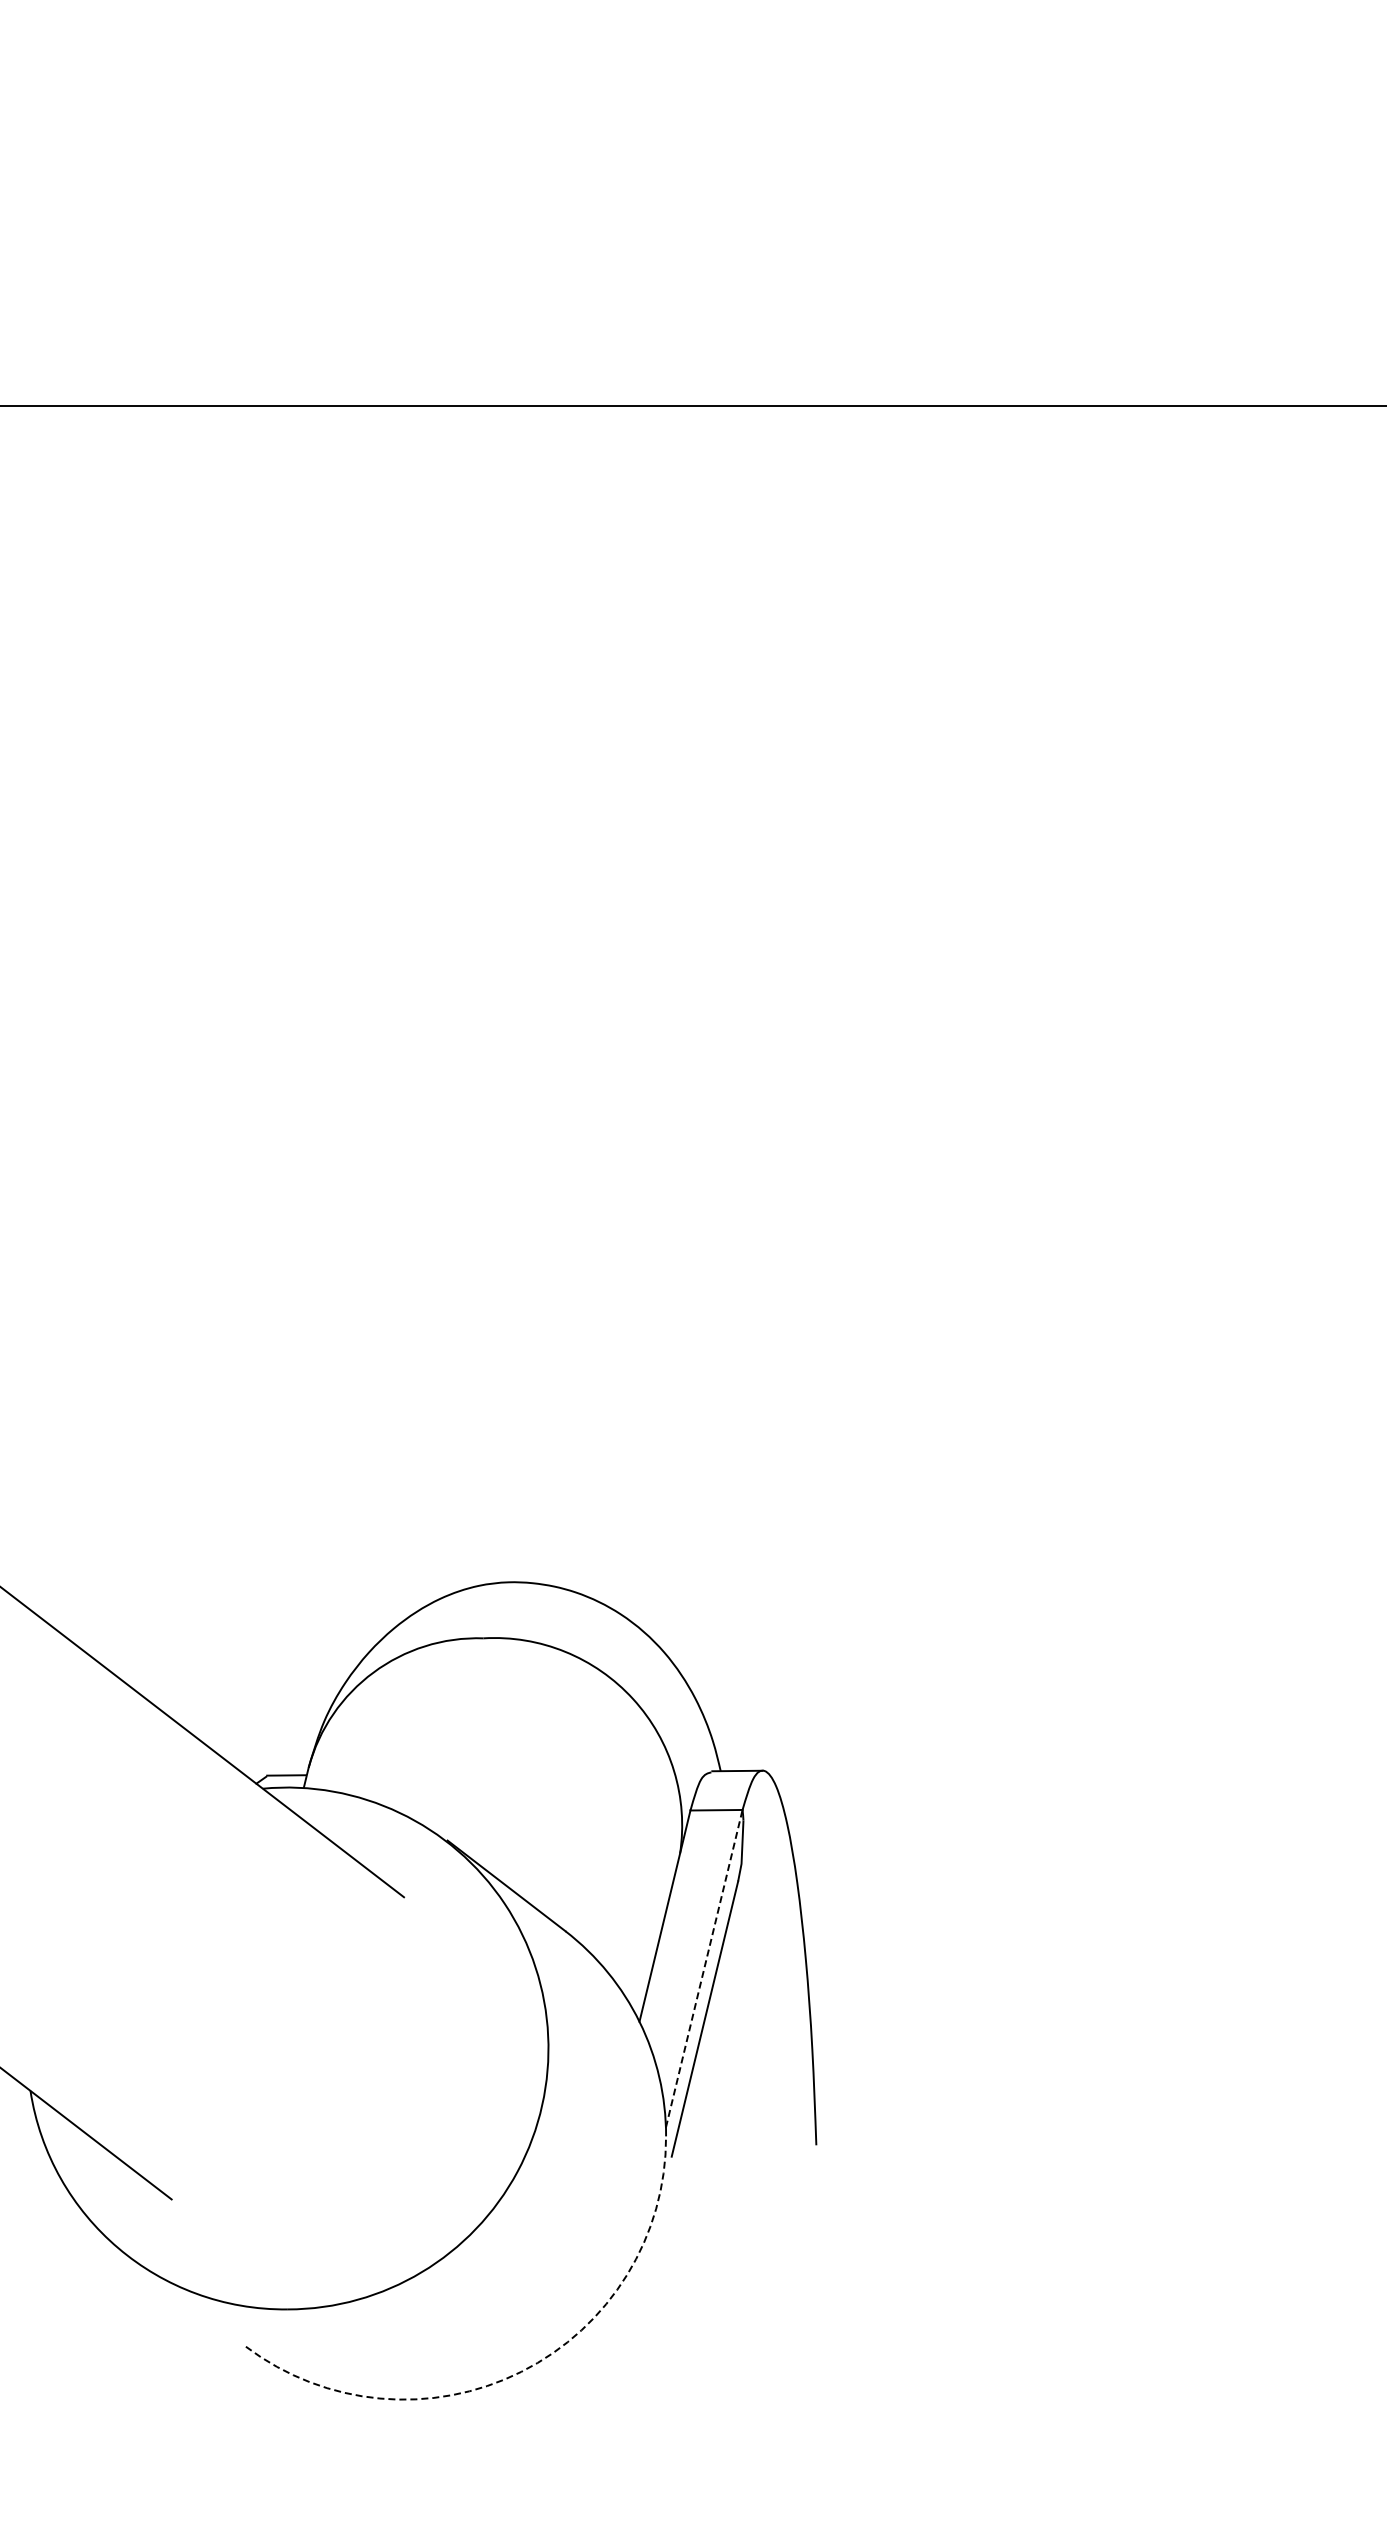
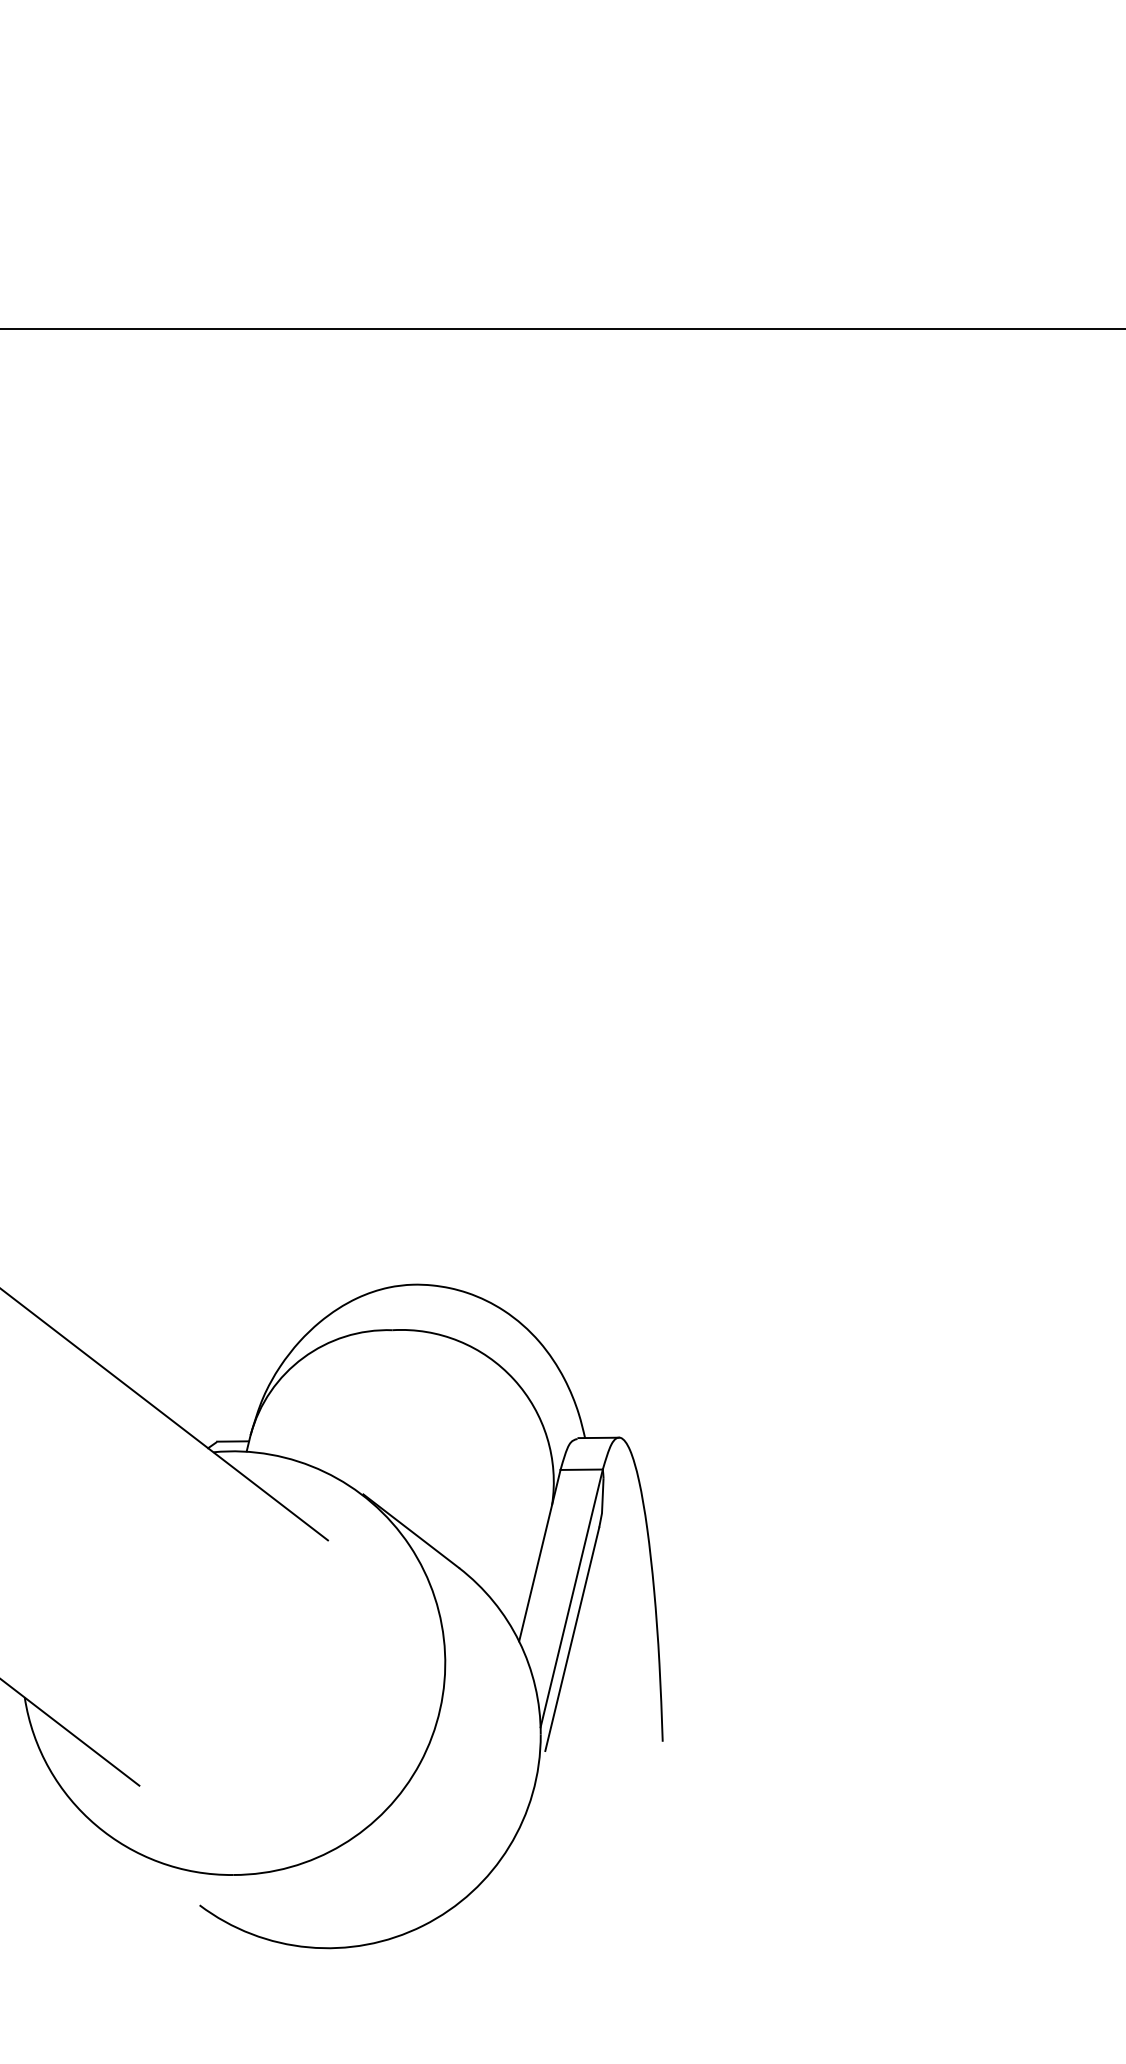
line: (704, 1968) -> (571, 1598), dashed -> solid
arc: (521, 2371) -> (423, 1925), dashed -> solid

